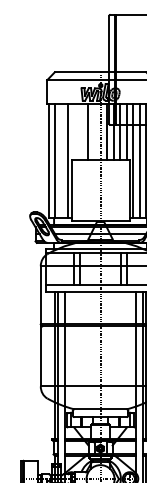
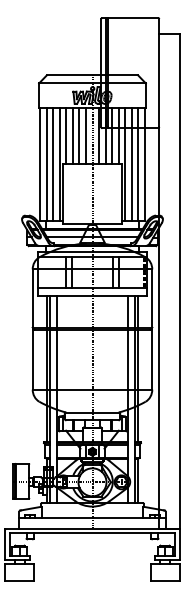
line: (74, 132) -> (66, 135), added
line: (80, 132) -> (72, 135), added
line: (93, 132) -> (85, 135), added
line: (61, 161) -> (53, 164), added

